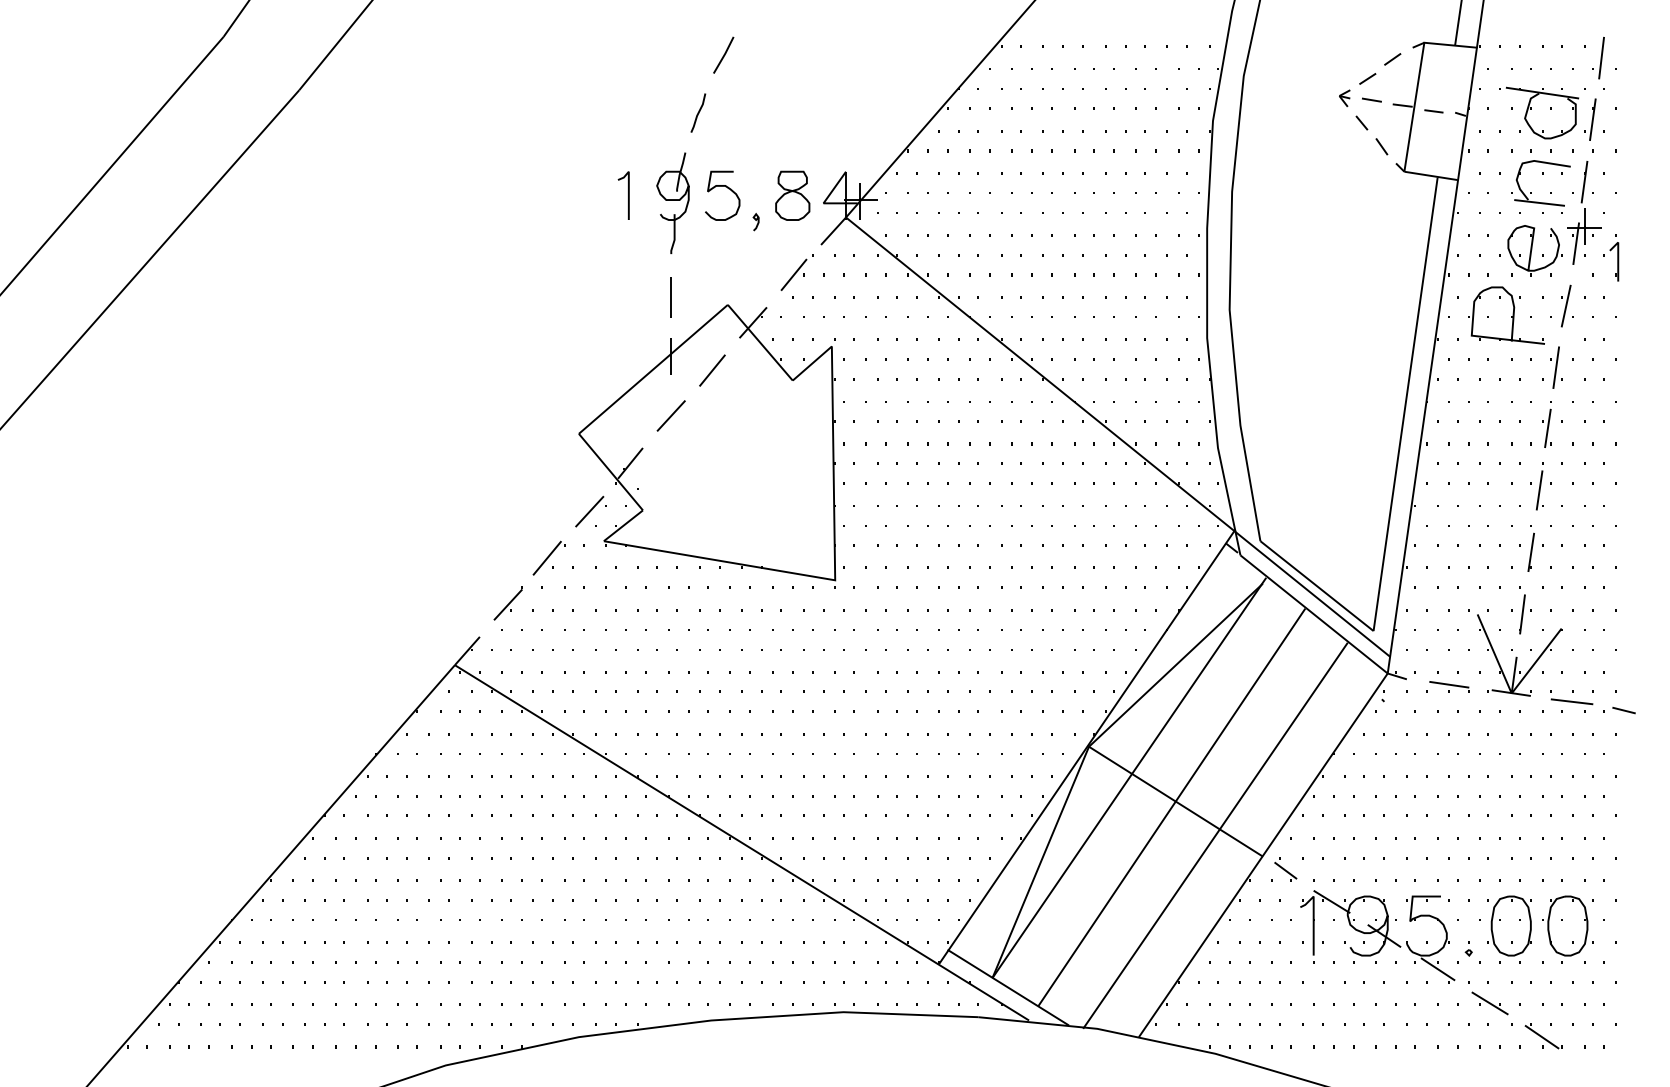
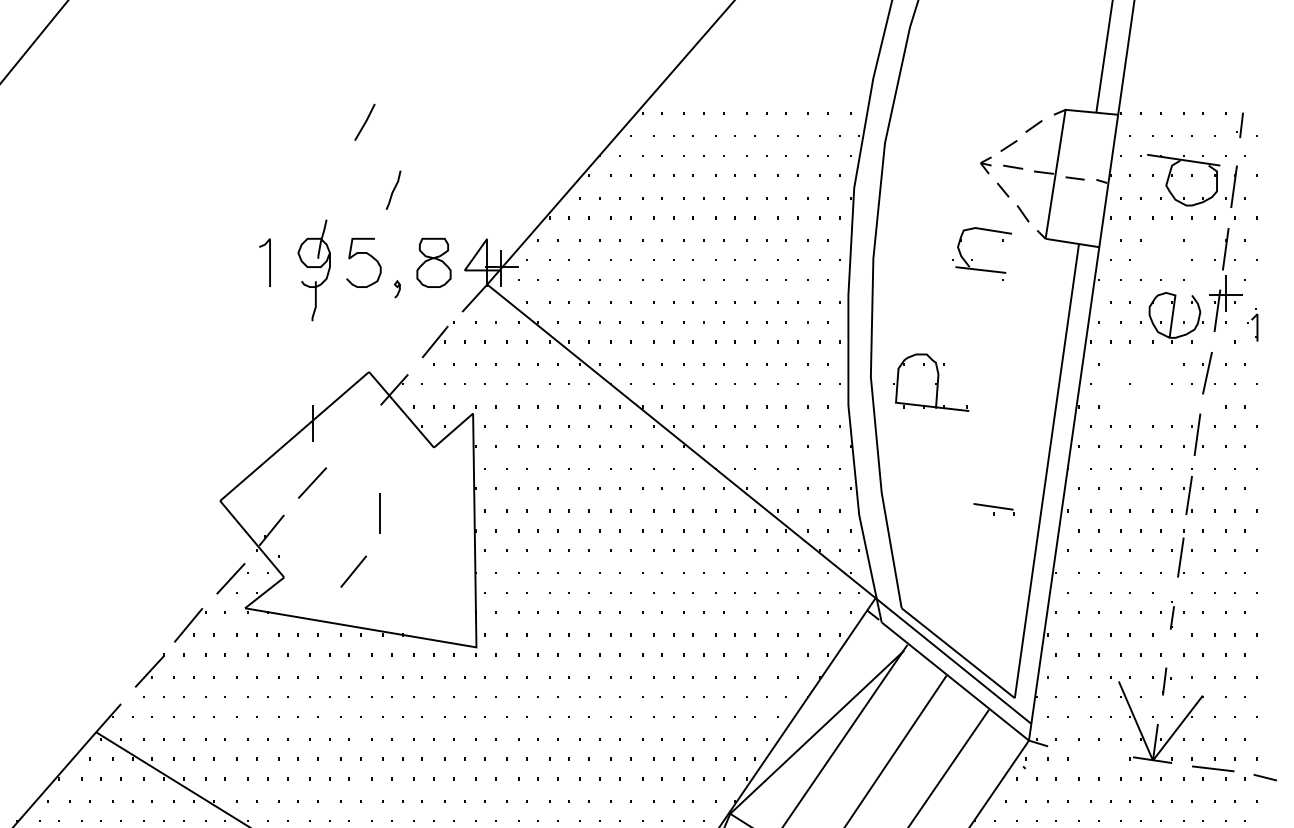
part: (1598, 58) -> (1239, 125), size x0.6
line: (698, 112) -> (393, 189), moved
part: (1531, 192) -> (972, 259), moved
part: (1611, 257) -> (1252, 324), size x0.7
line: (670, 297) -> (378, 513), moved
part: (1506, 315) -> (930, 382), moved
line: (712, 370) -> (353, 571), moved
part: (1530, 548) -> (1171, 615), size x0.6
part: (1525, 614) -> (1166, 681), size x0.7
part: (1449, 686) -> (993, 508), moved

